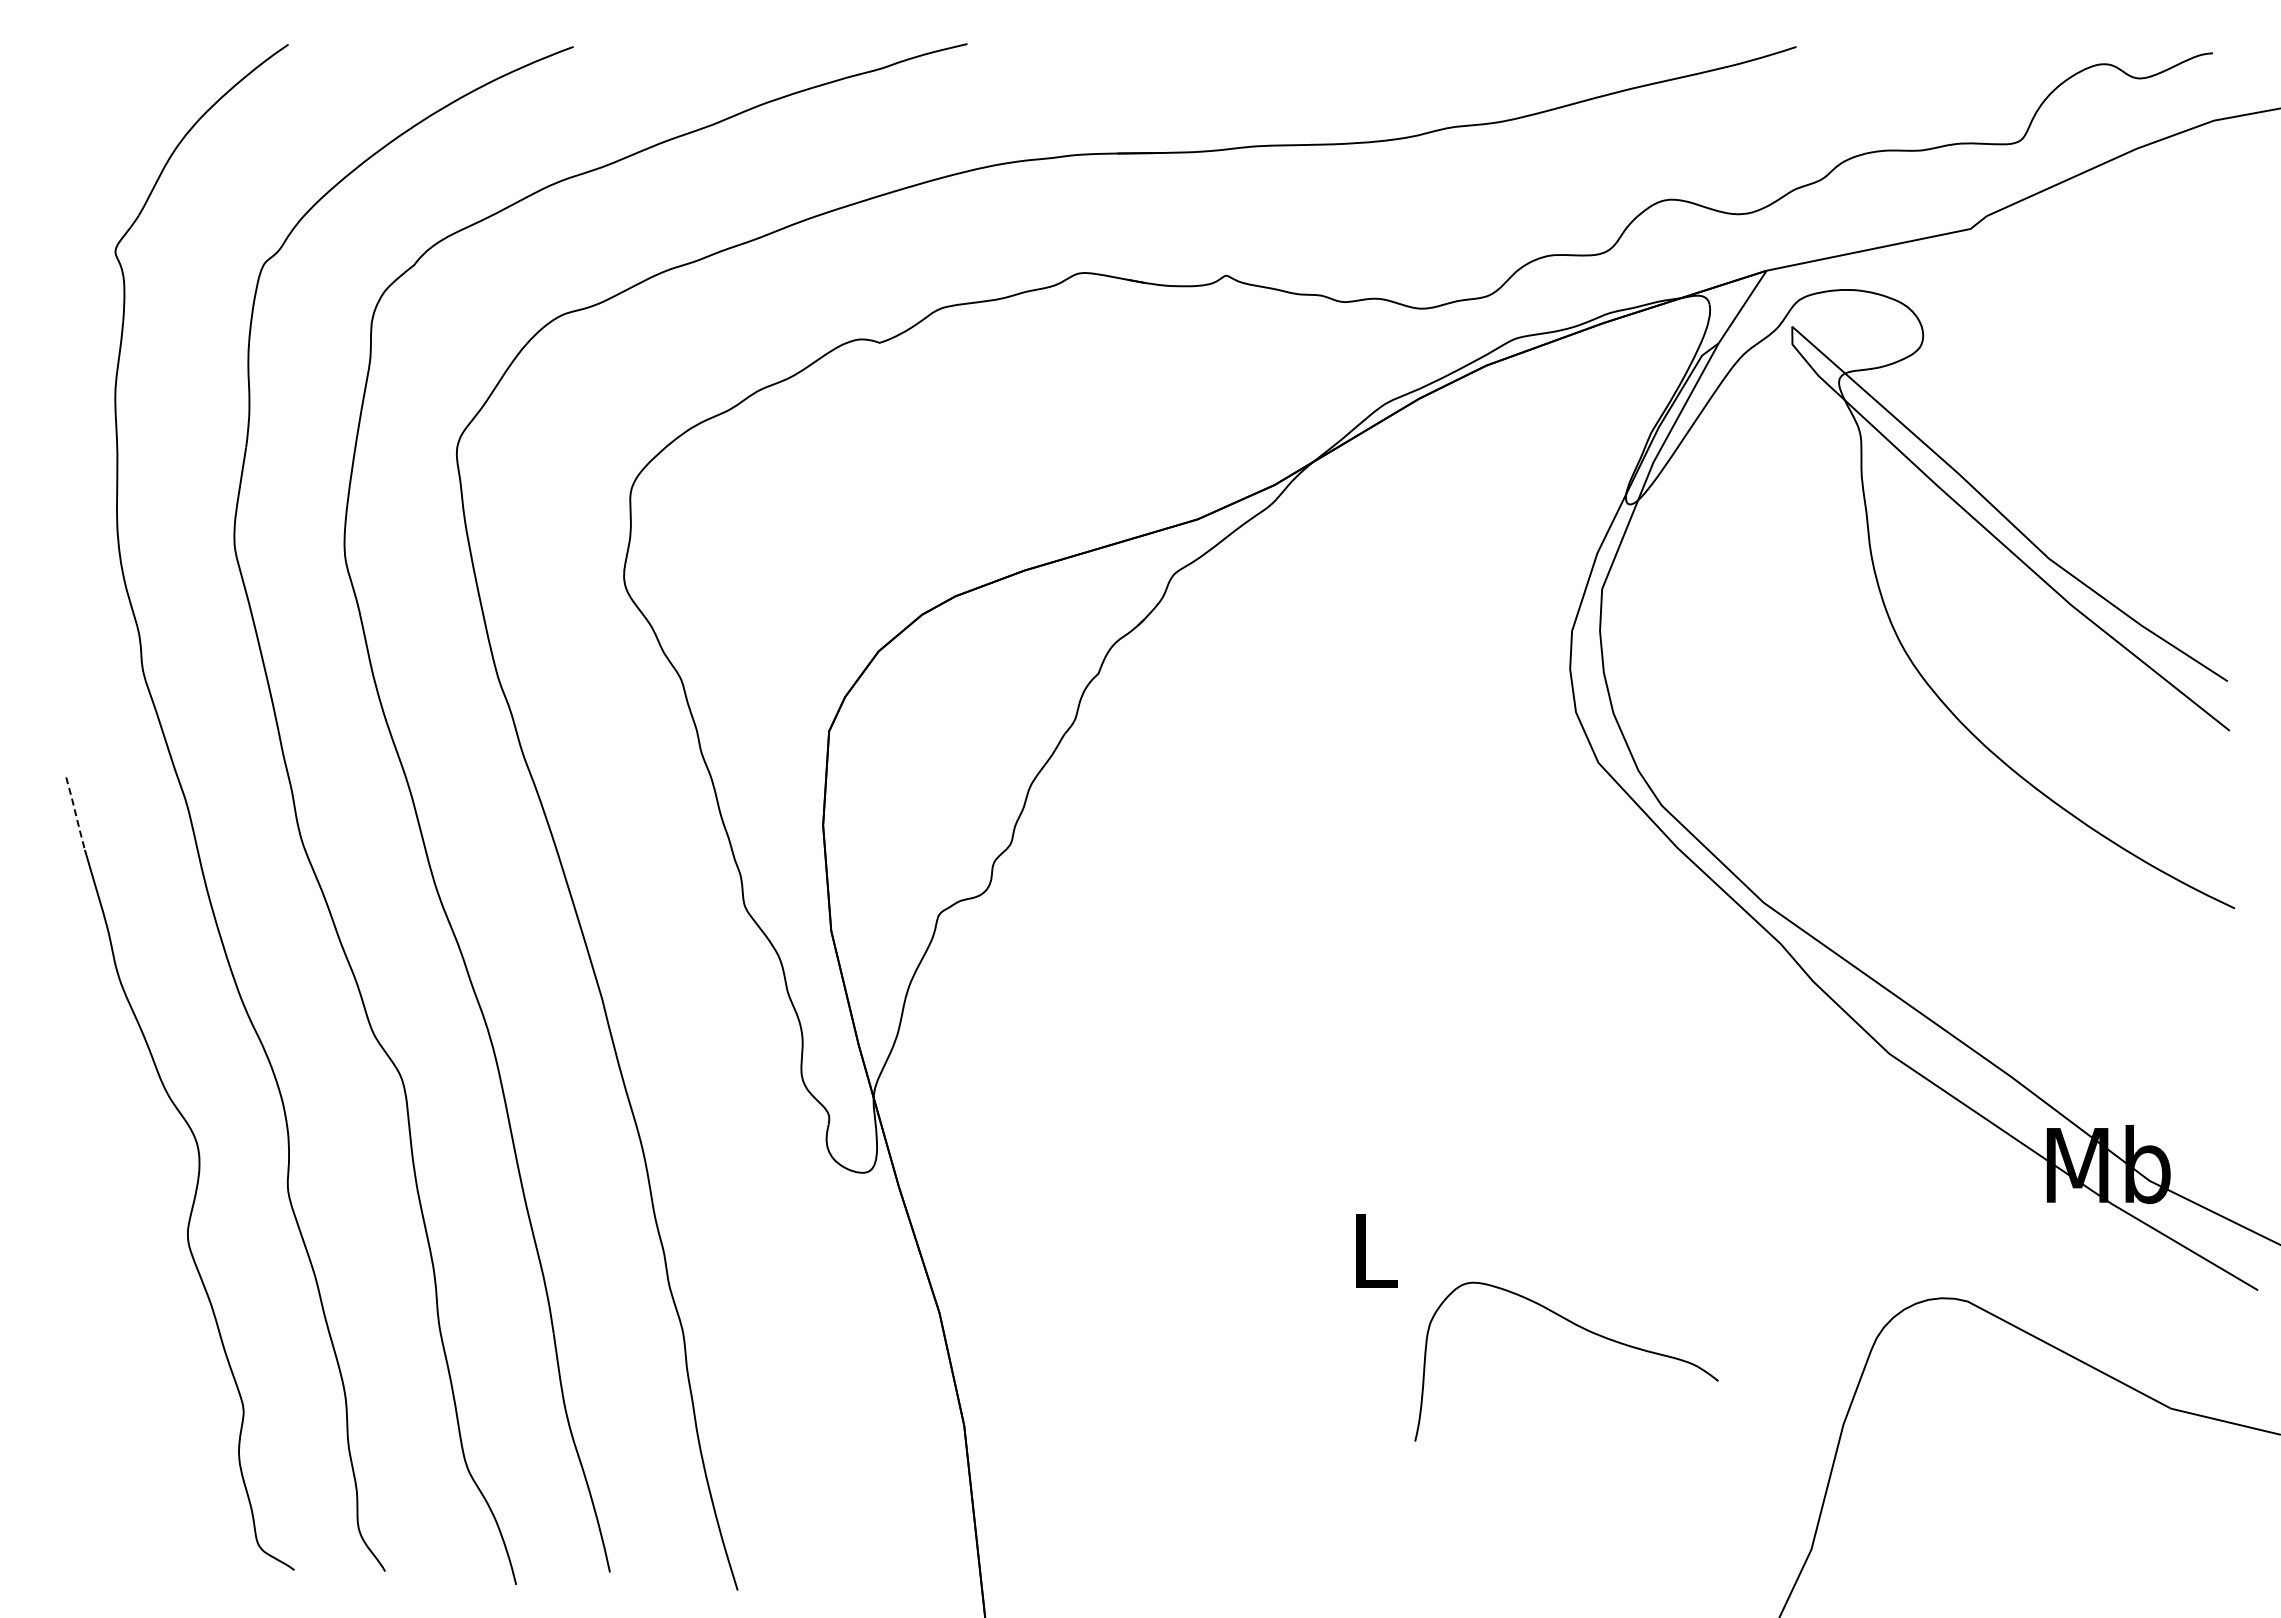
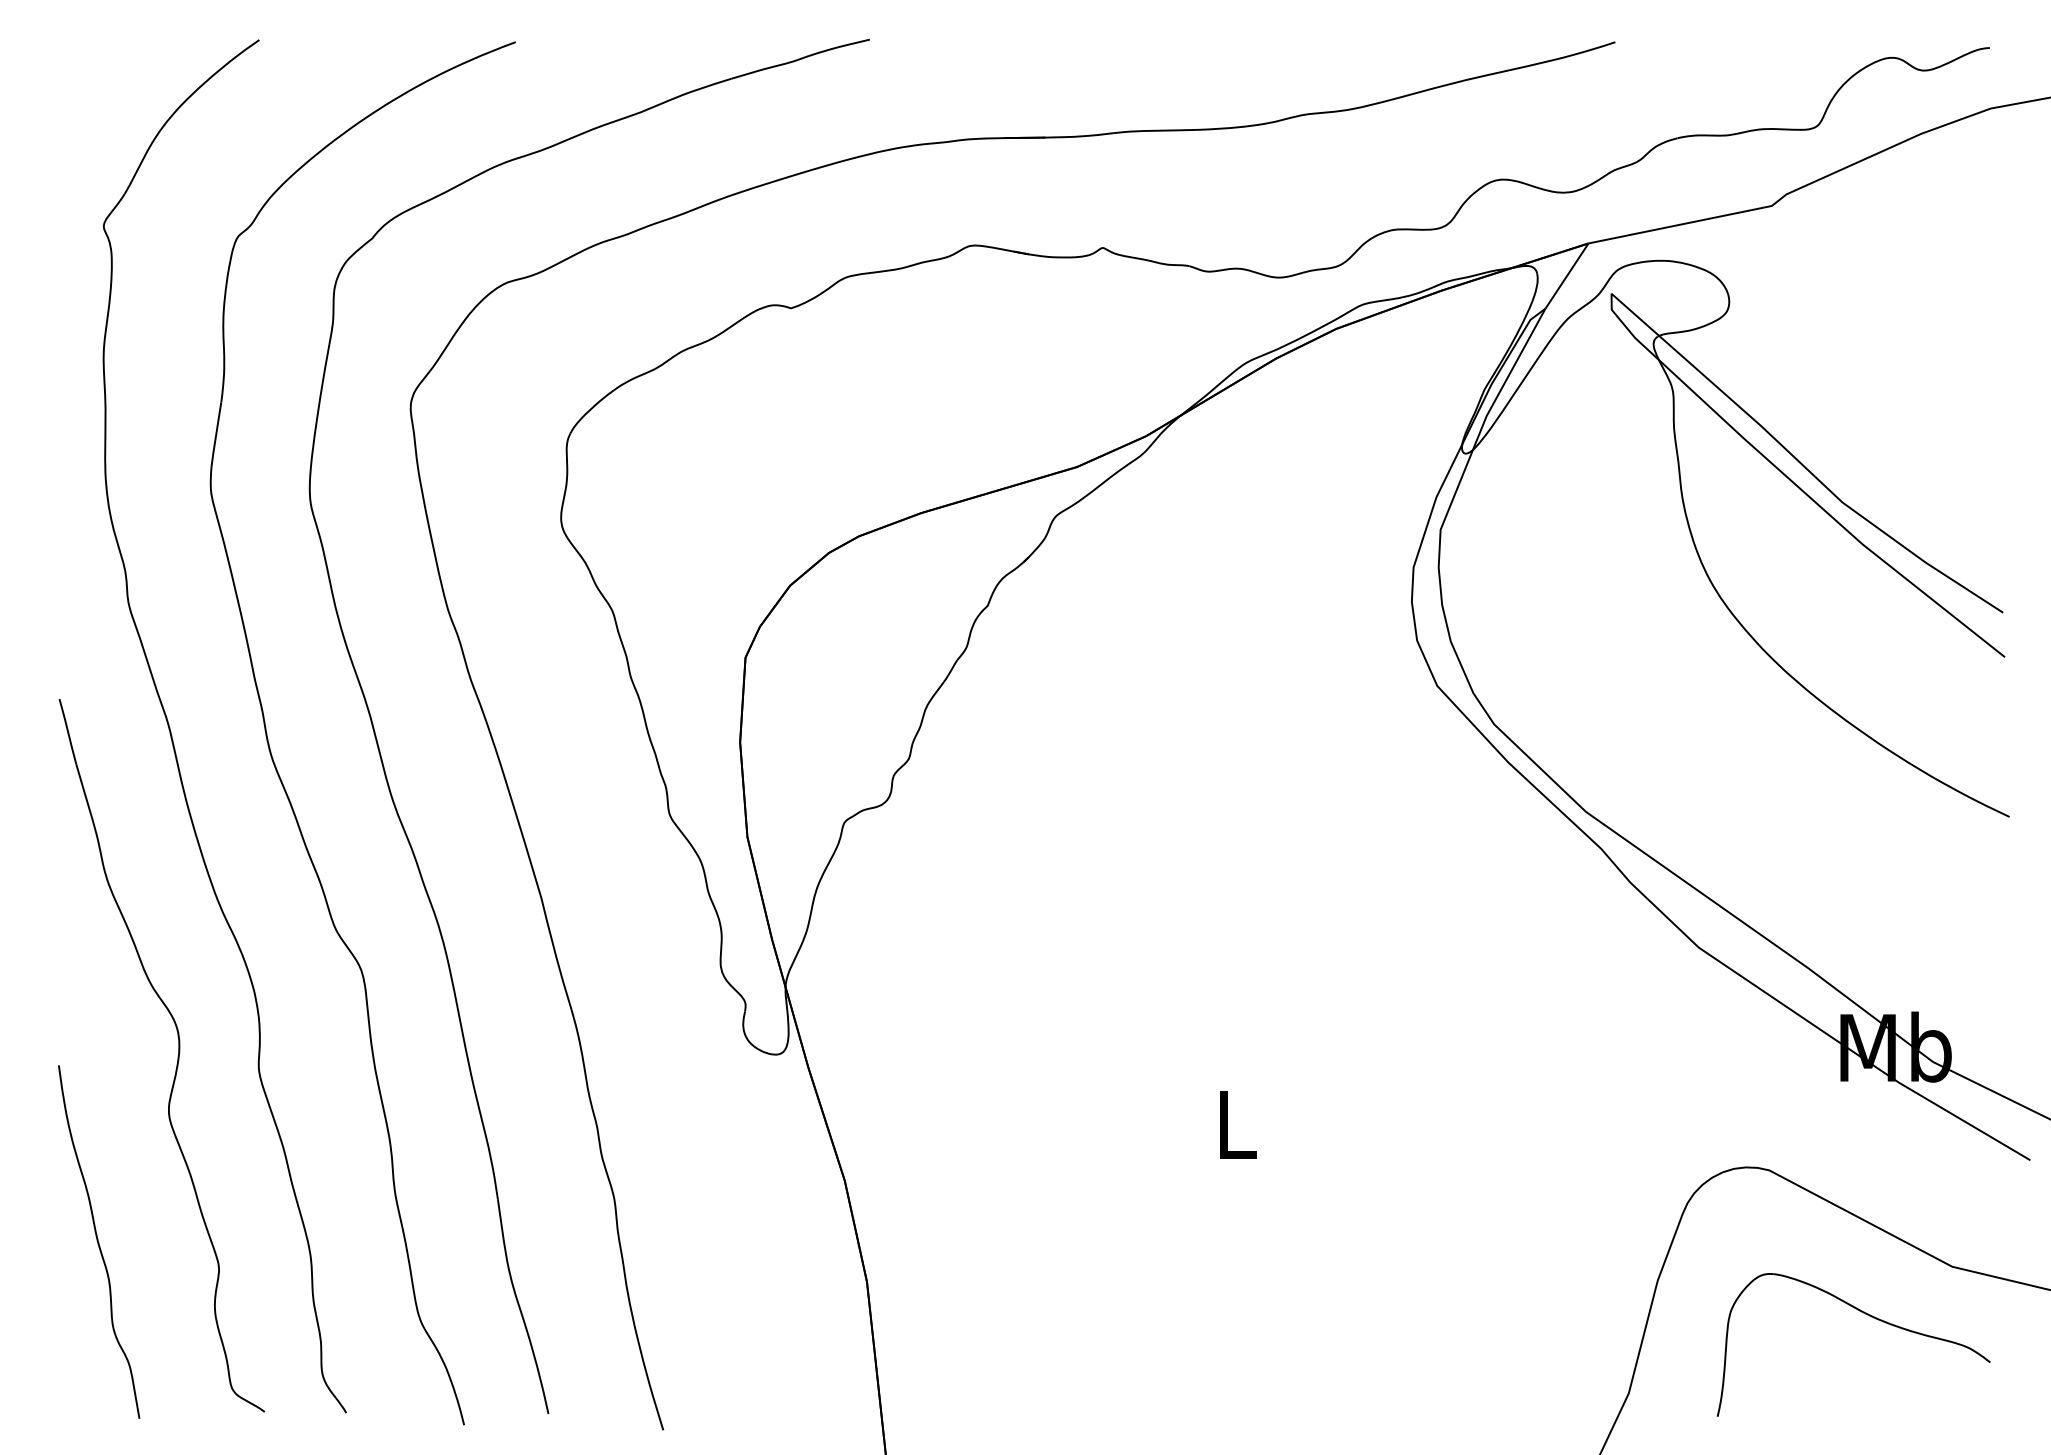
line: (75, 813) -> (67, 731), dashed -> solid
part: (1583, 1329) -> (1868, 1316), moved
curve: (109, 1380) -> (98, 1241), added

